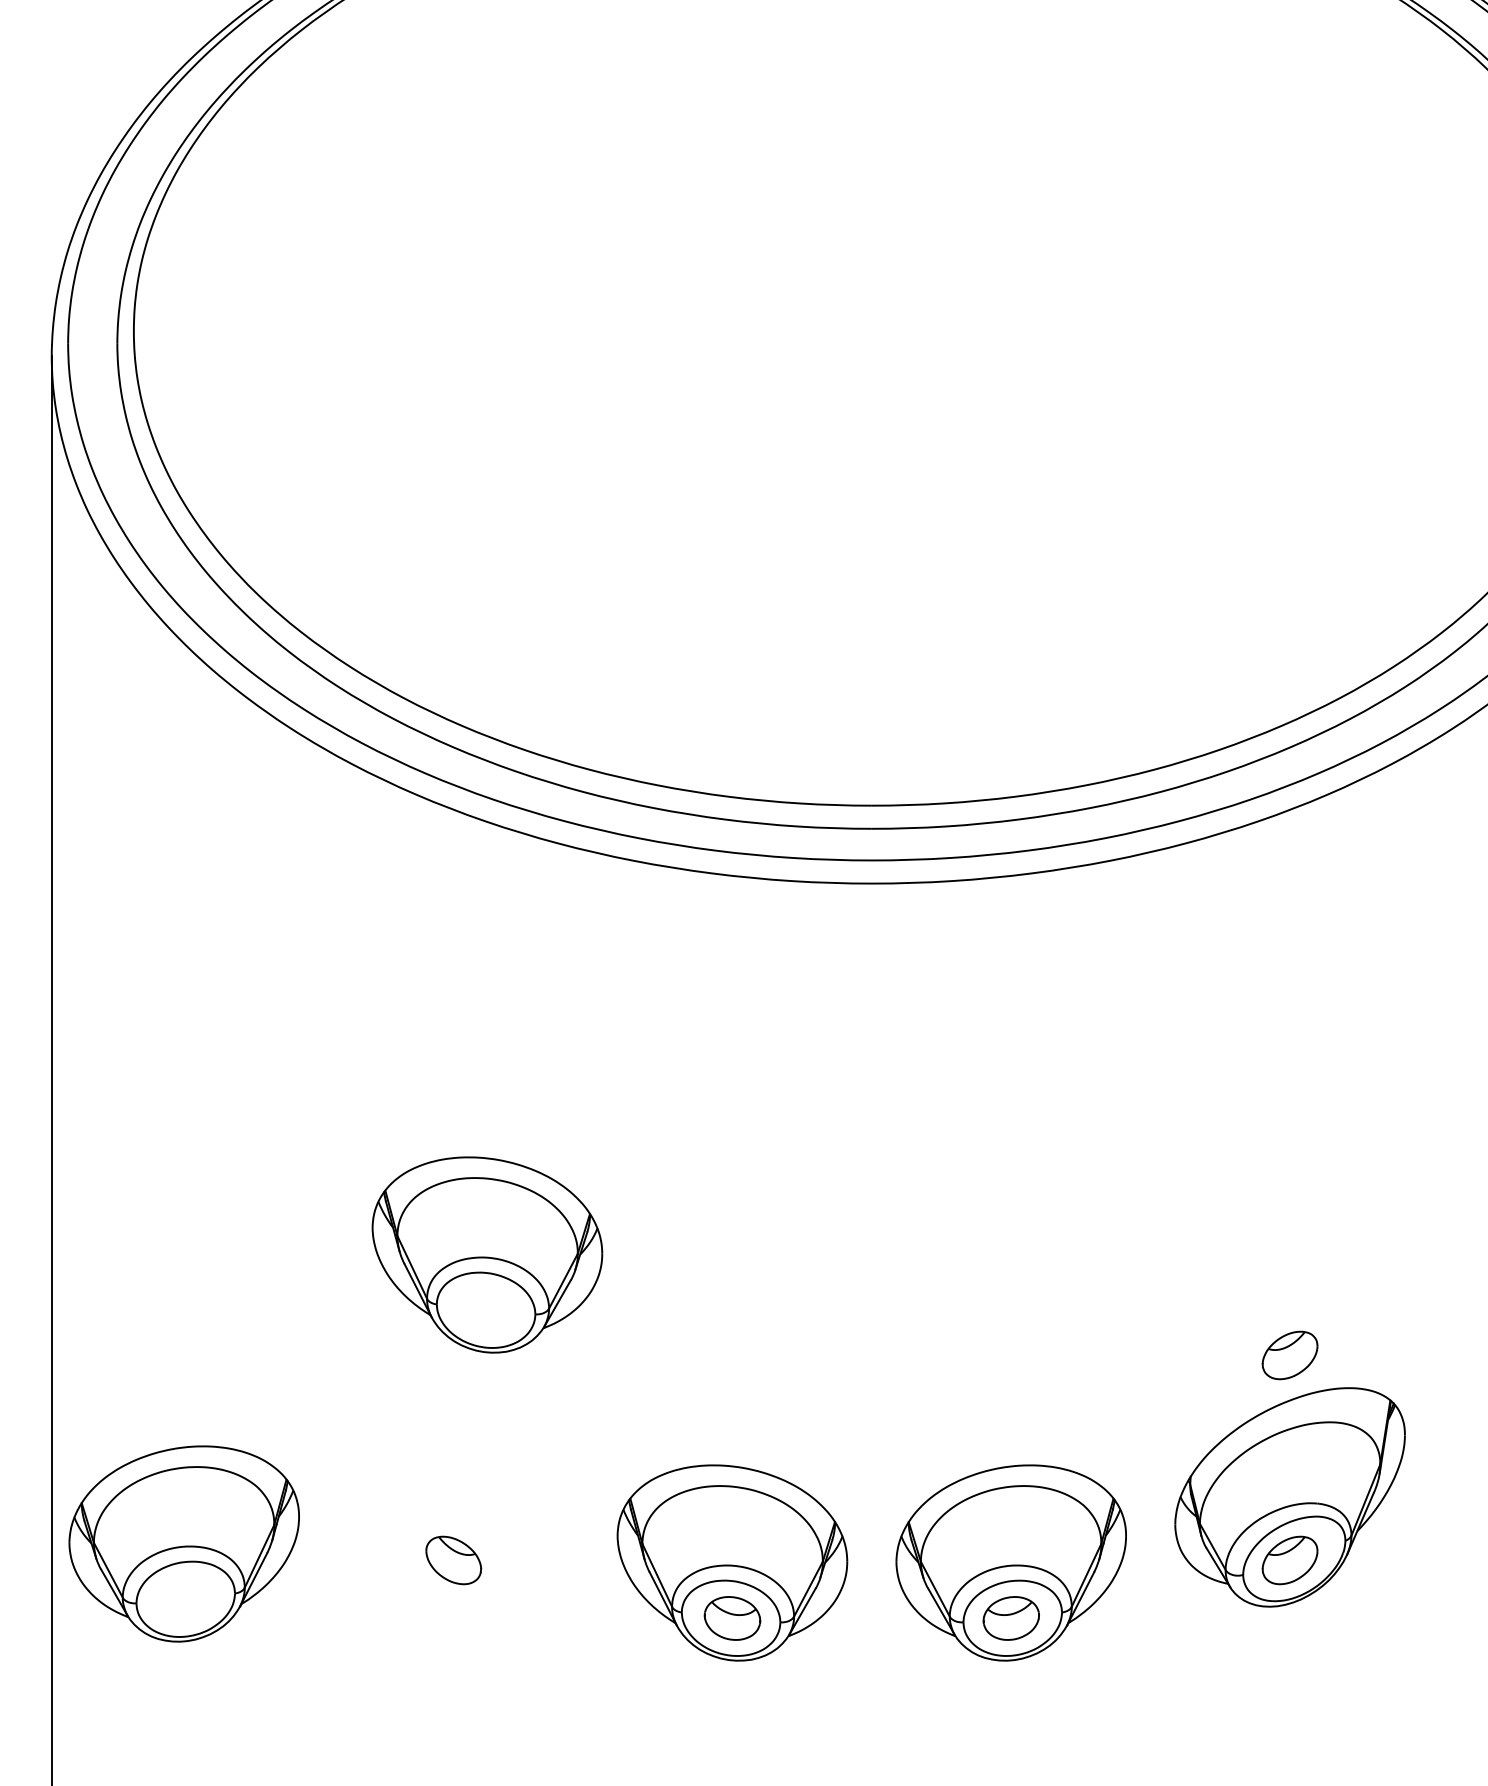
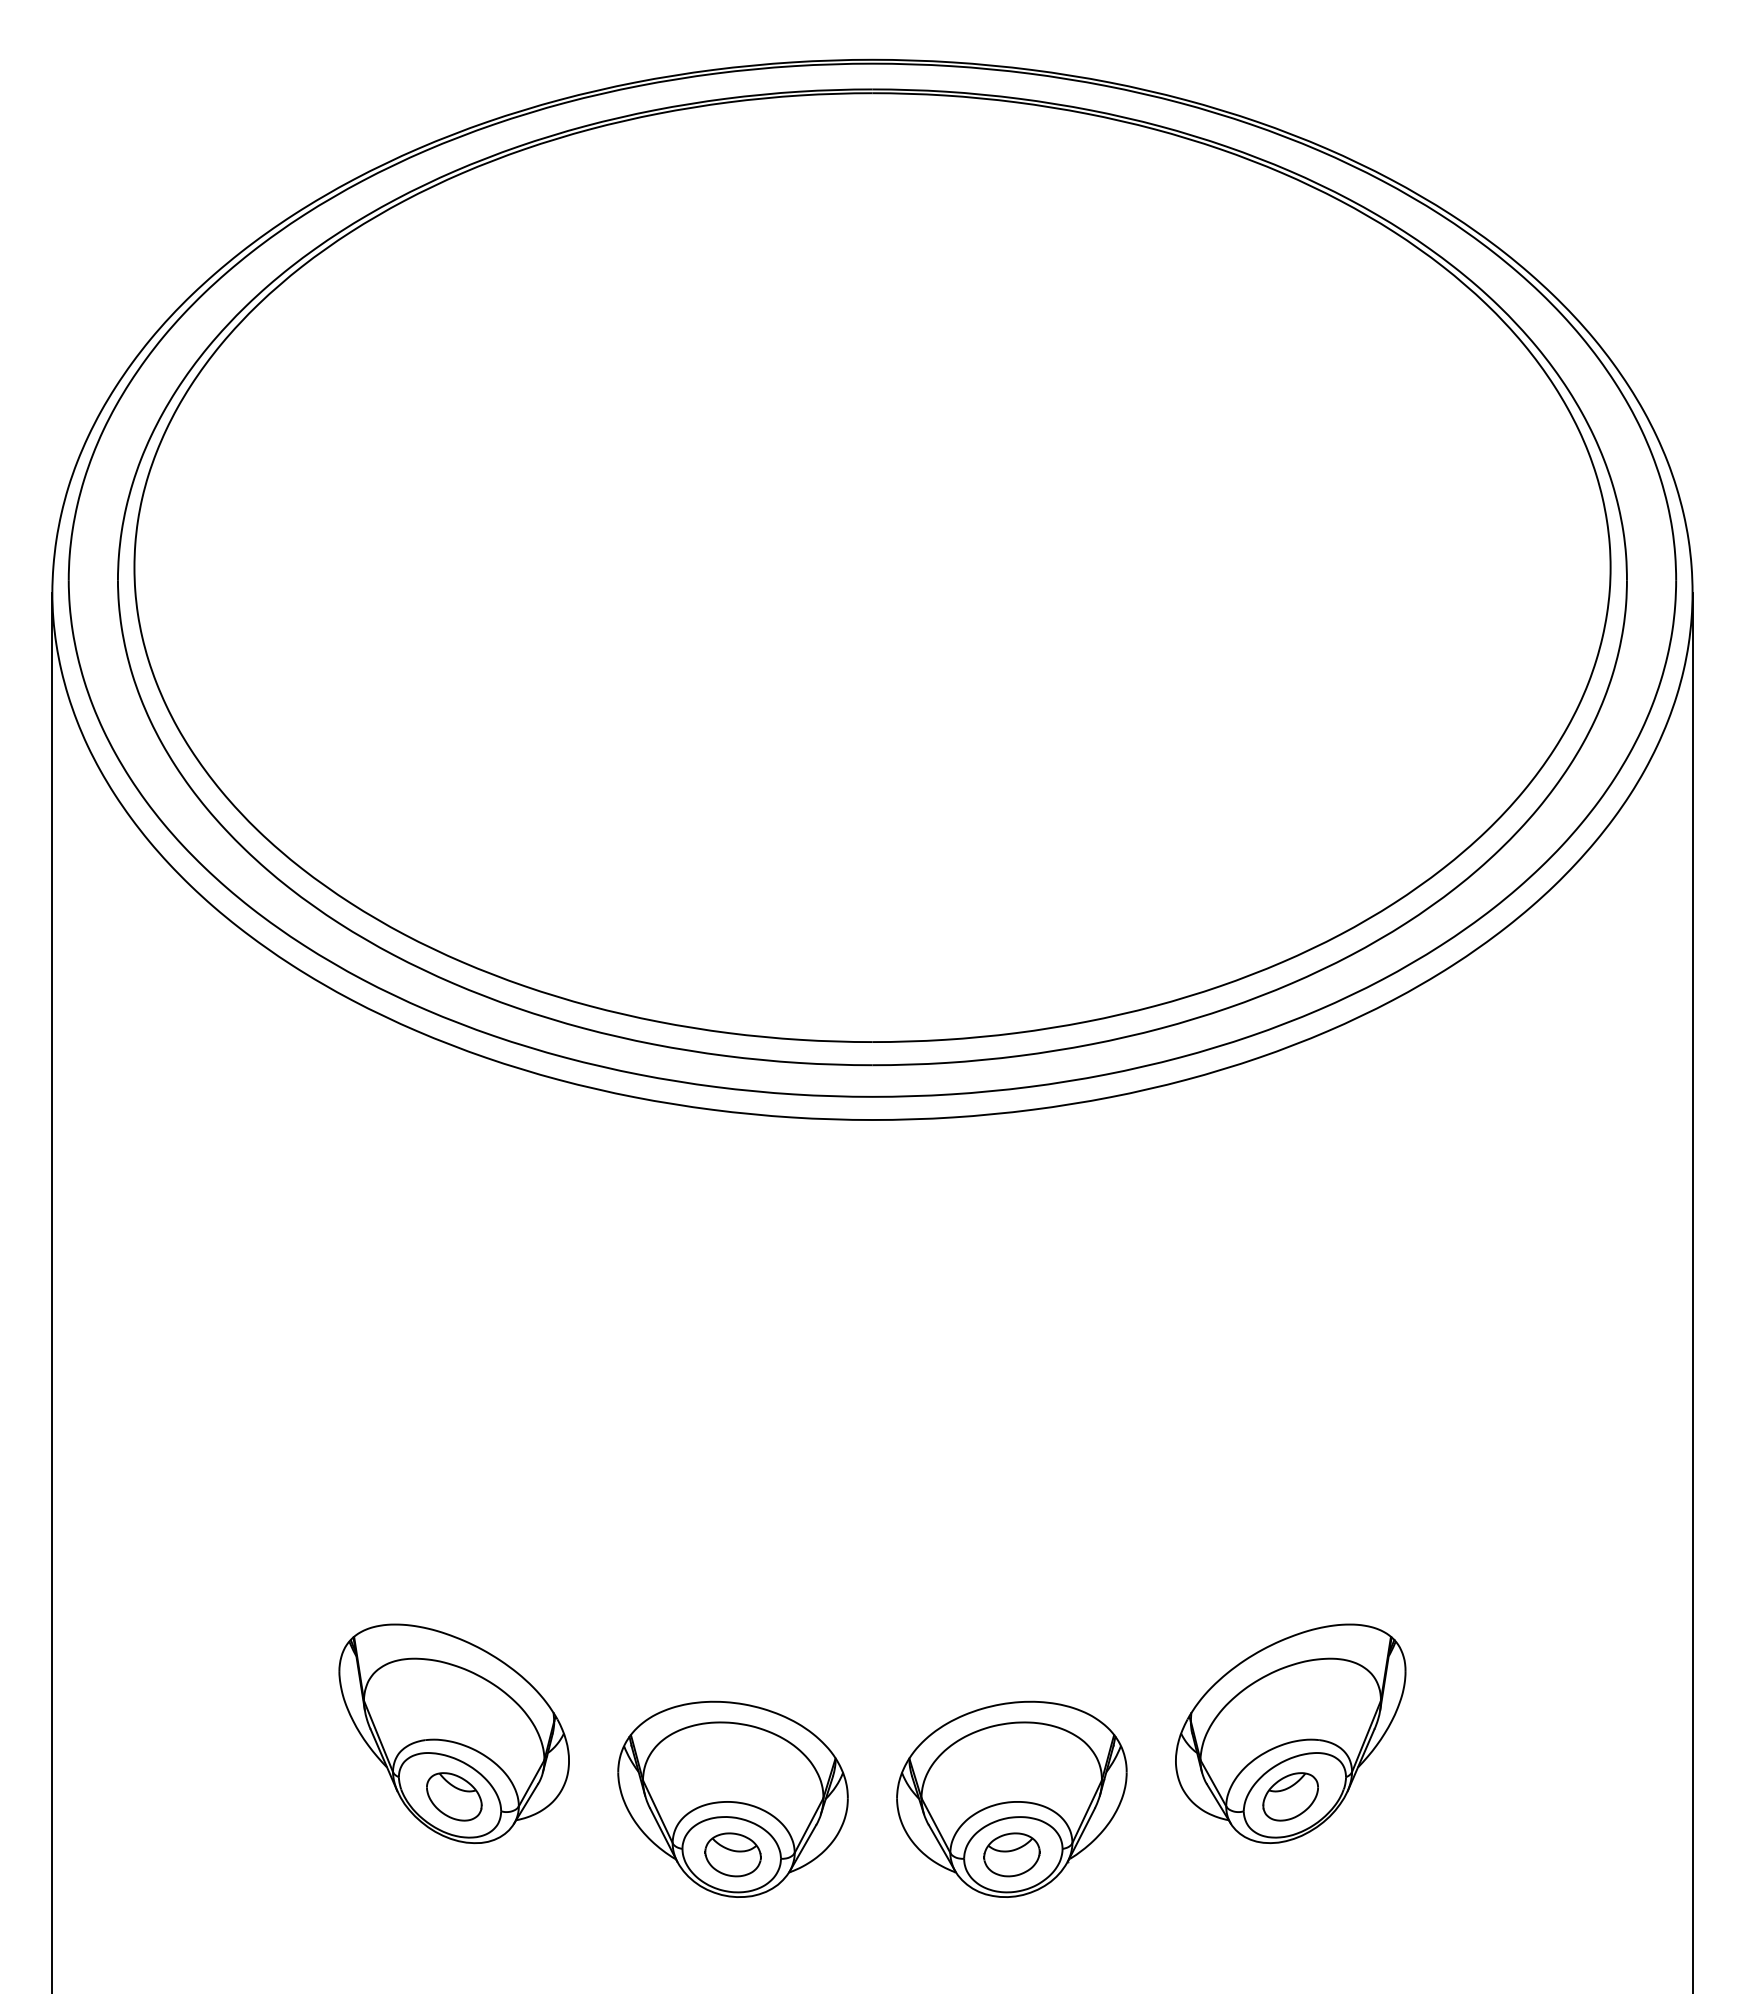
part: (486, 1254) -> (487, 1490), removed
part: (1289, 1355) -> (1290, 1591), removed
part: (452, 1497) -> (453, 1733), added
part: (183, 1543) -> (184, 1779), removed

